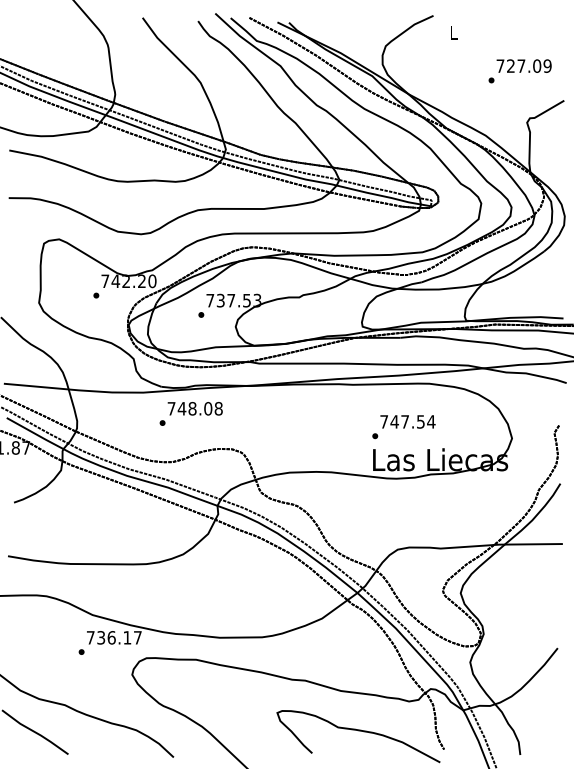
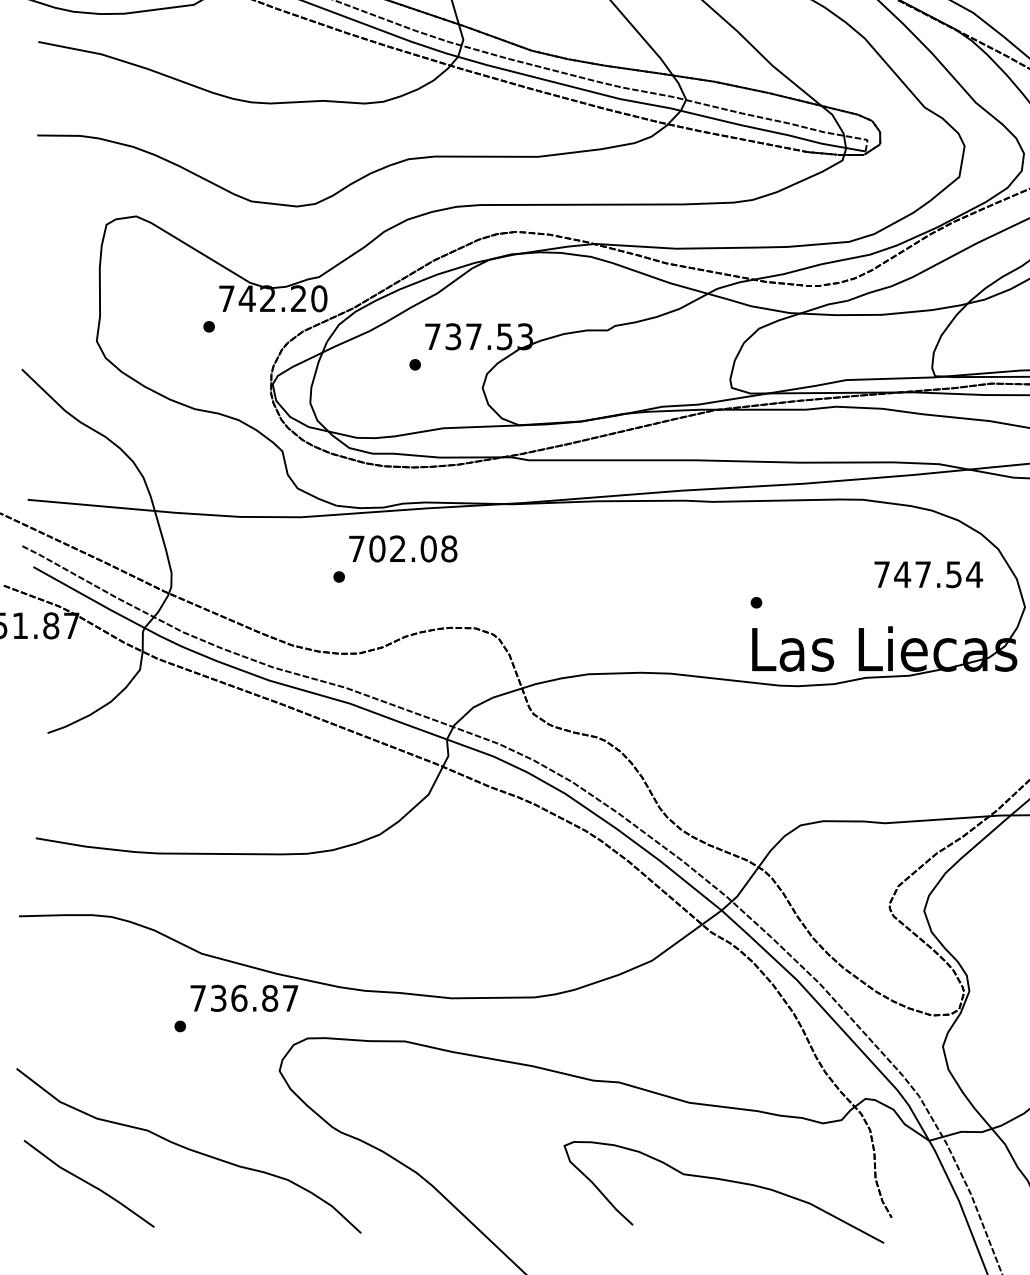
text: (186, 408) -> (386, 548), 748.08 -> 702.08
text: (407, 421) -> (927, 573), moved
text: (127, 637) -> (270, 997), 736.17 -> 736.87

